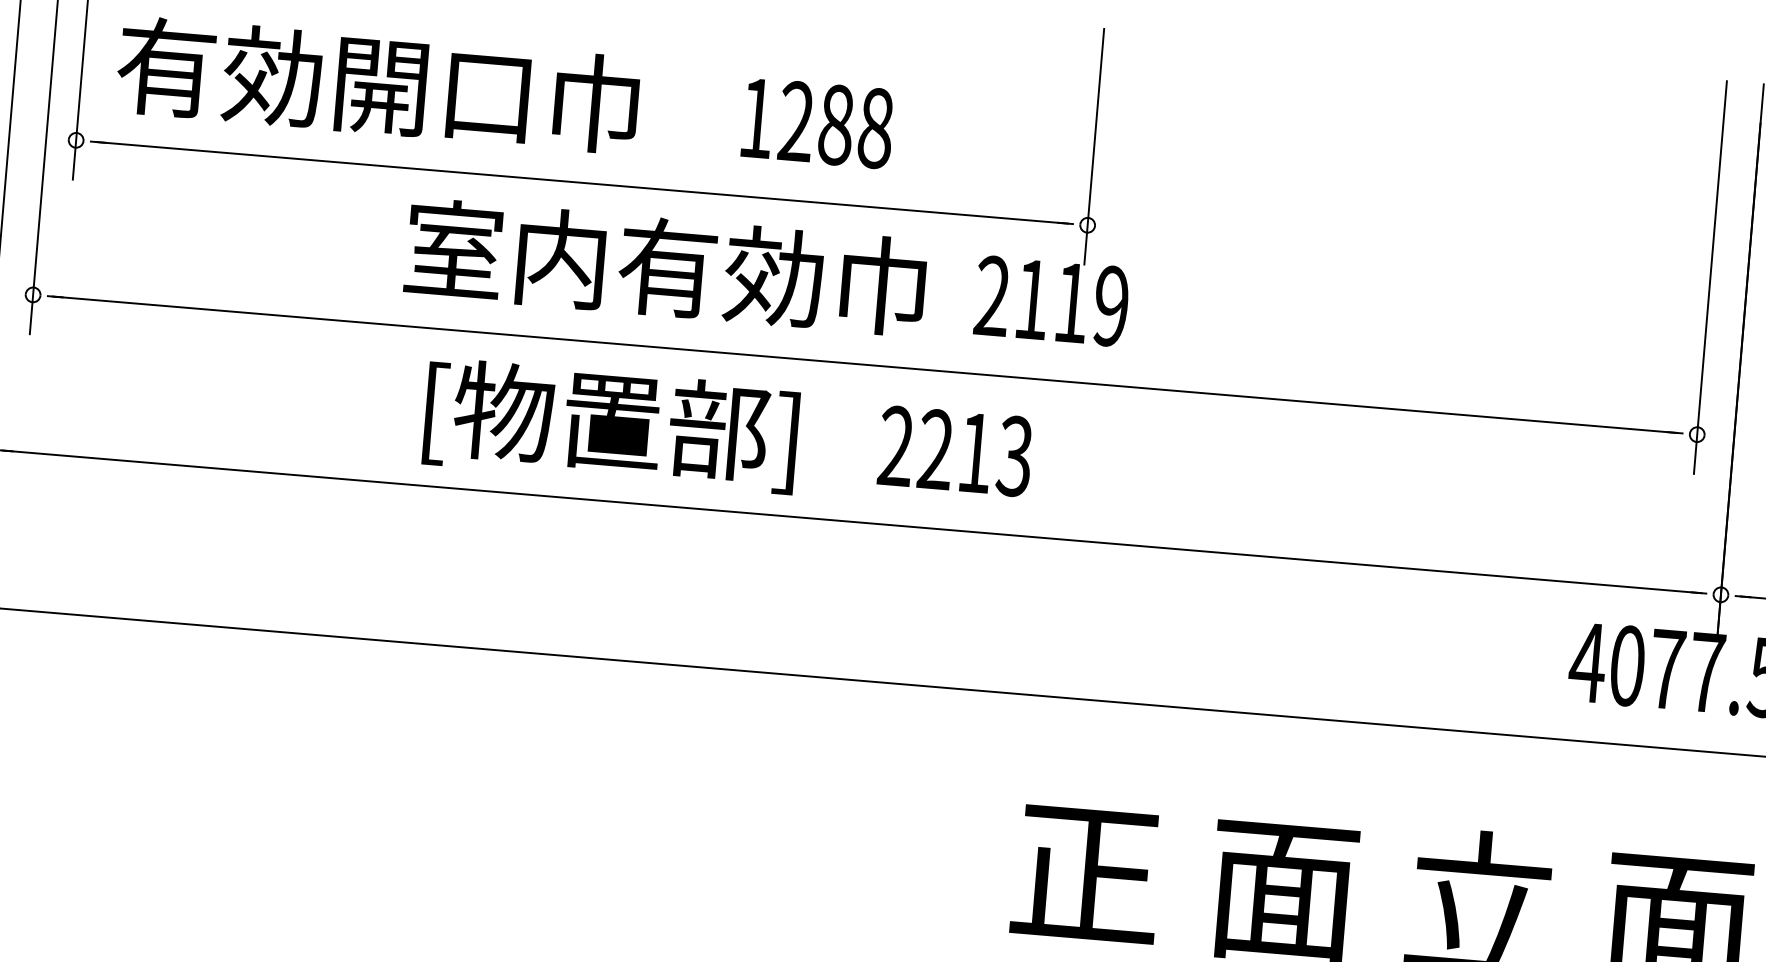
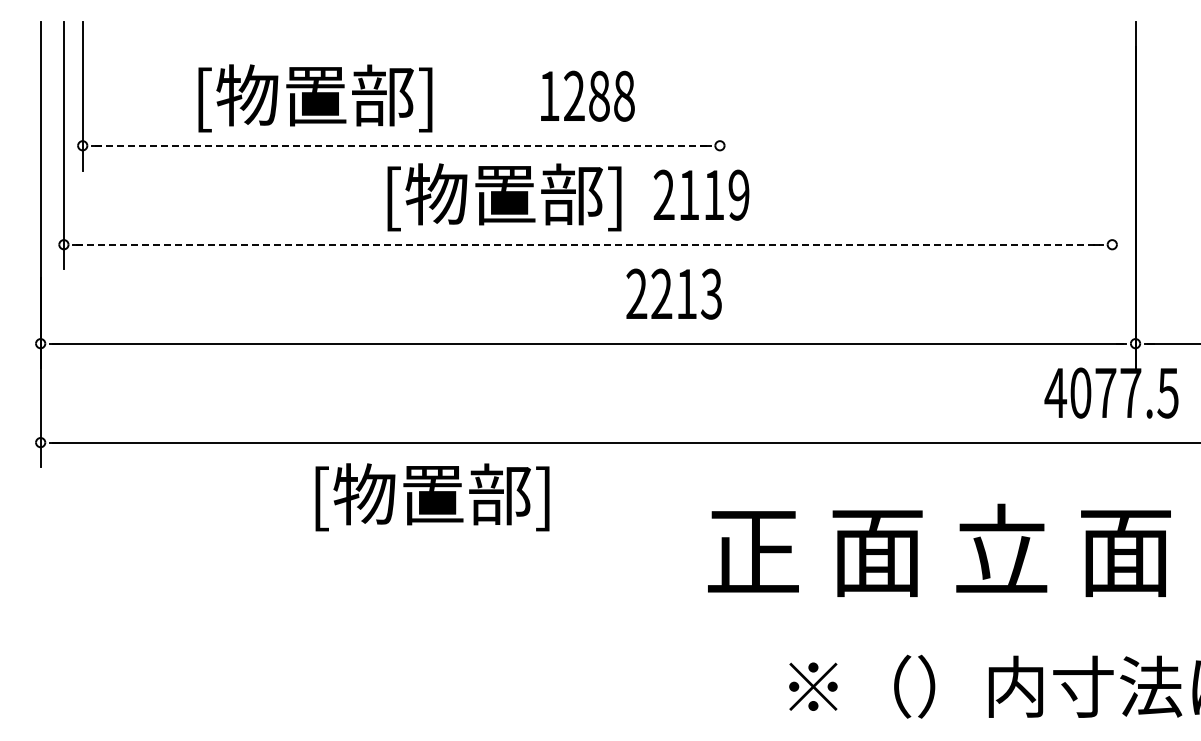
text: (377, 90) -> (268, 98), 有効開口巾 -> [物置部]
text: (817, 122) -> (587, 95), moved
line: (1093, 147) -> (719, 96), removed
line: (582, 182) -> (401, 145), solid -> dashed
text: (665, 272) -> (458, 197), 室内有効巾 -> [物置部]
line: (1710, 277) -> (1112, 145), removed
line: (865, 364) -> (588, 244), solid -> dashed
text: (611, 426) -> (432, 497), moved
text: (954, 450) -> (673, 293), moved

